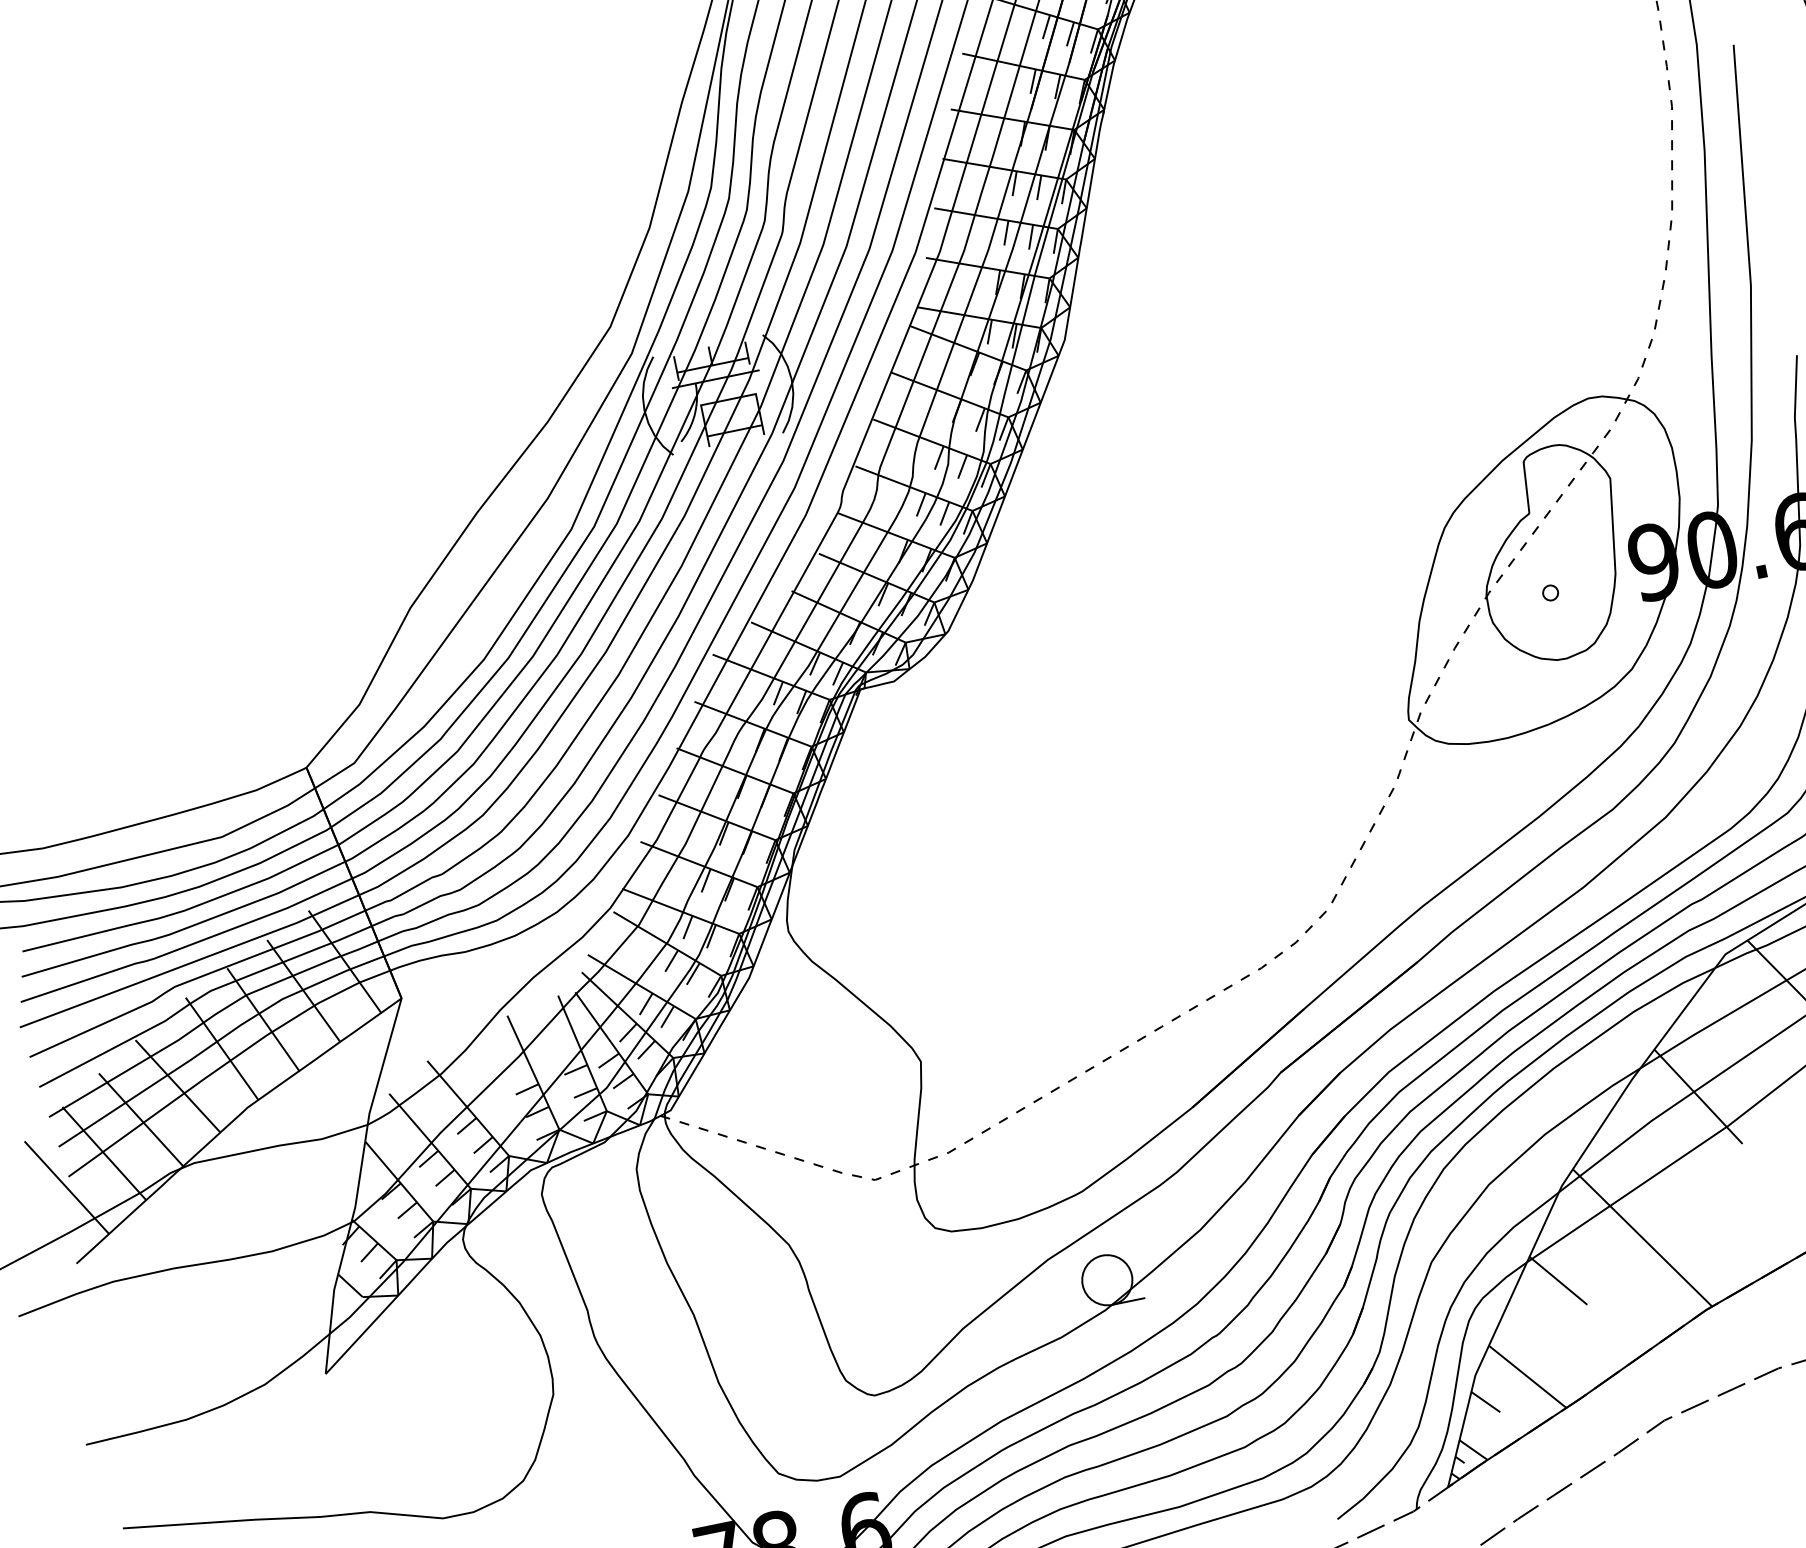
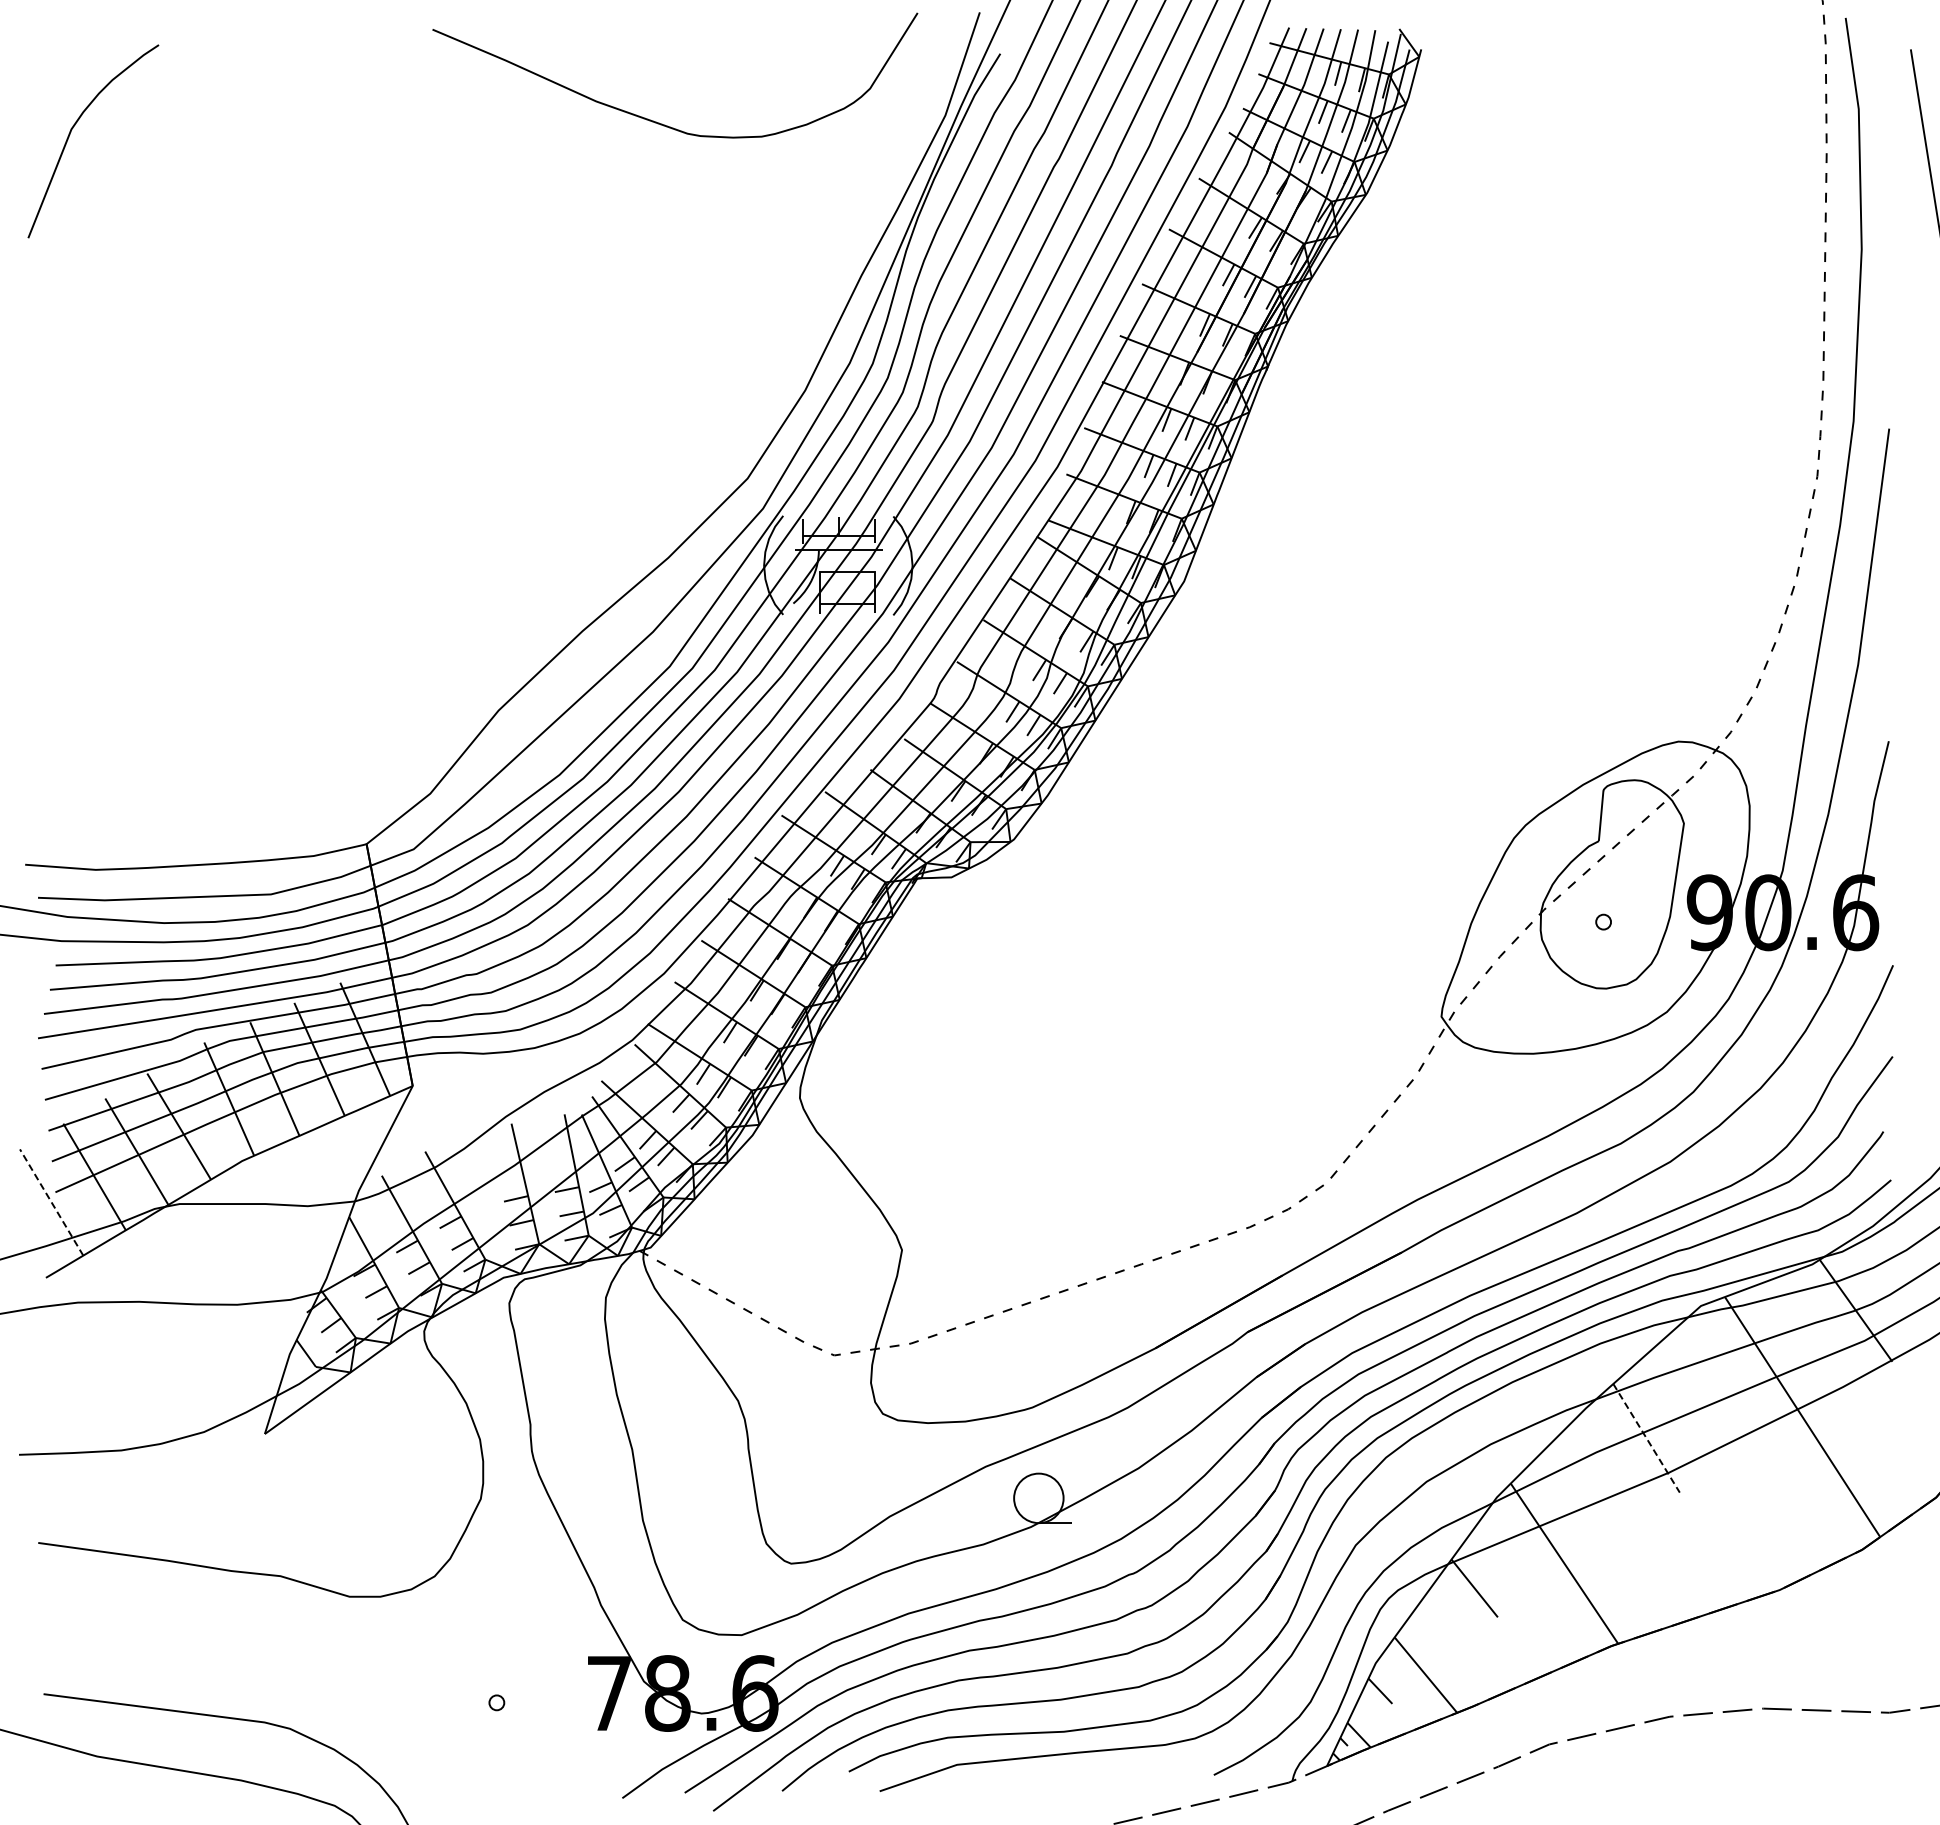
line: (1698, 1096) -> (1646, 1438), solid -> dashed
line: (66, 1187) -> (51, 1202), solid -> dashed

